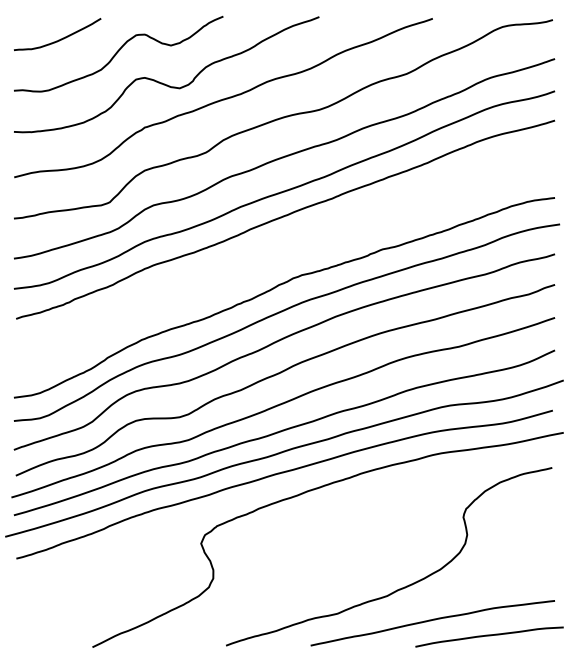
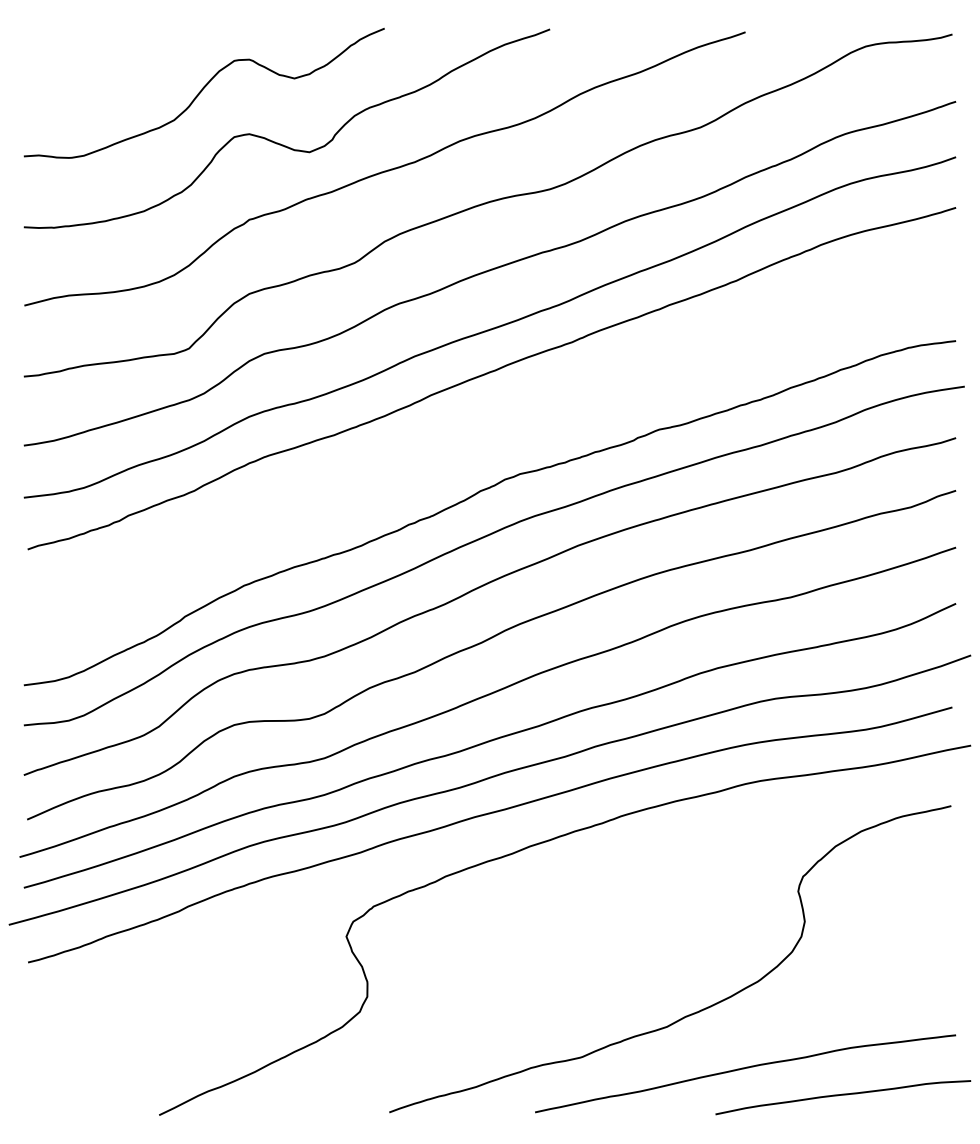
curve: (60, 38) -> (104, 66), removed

